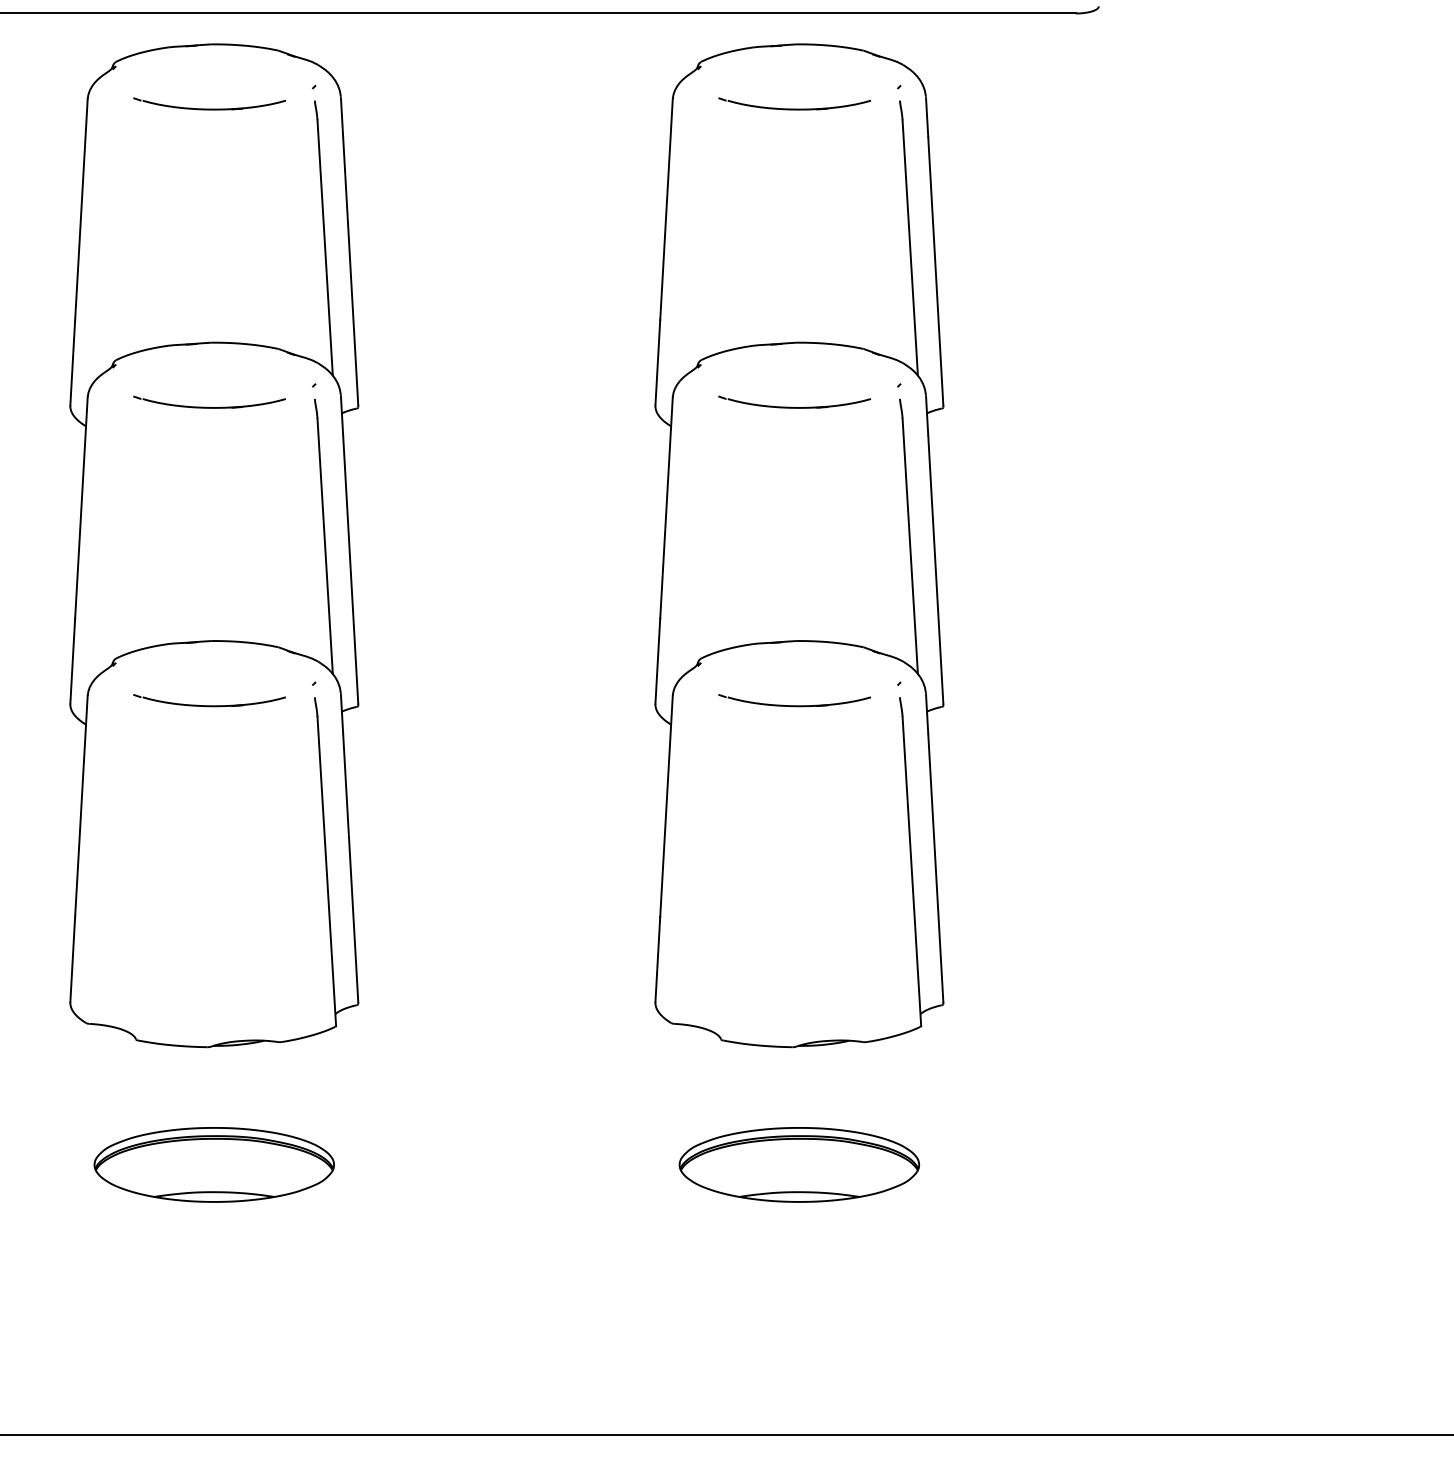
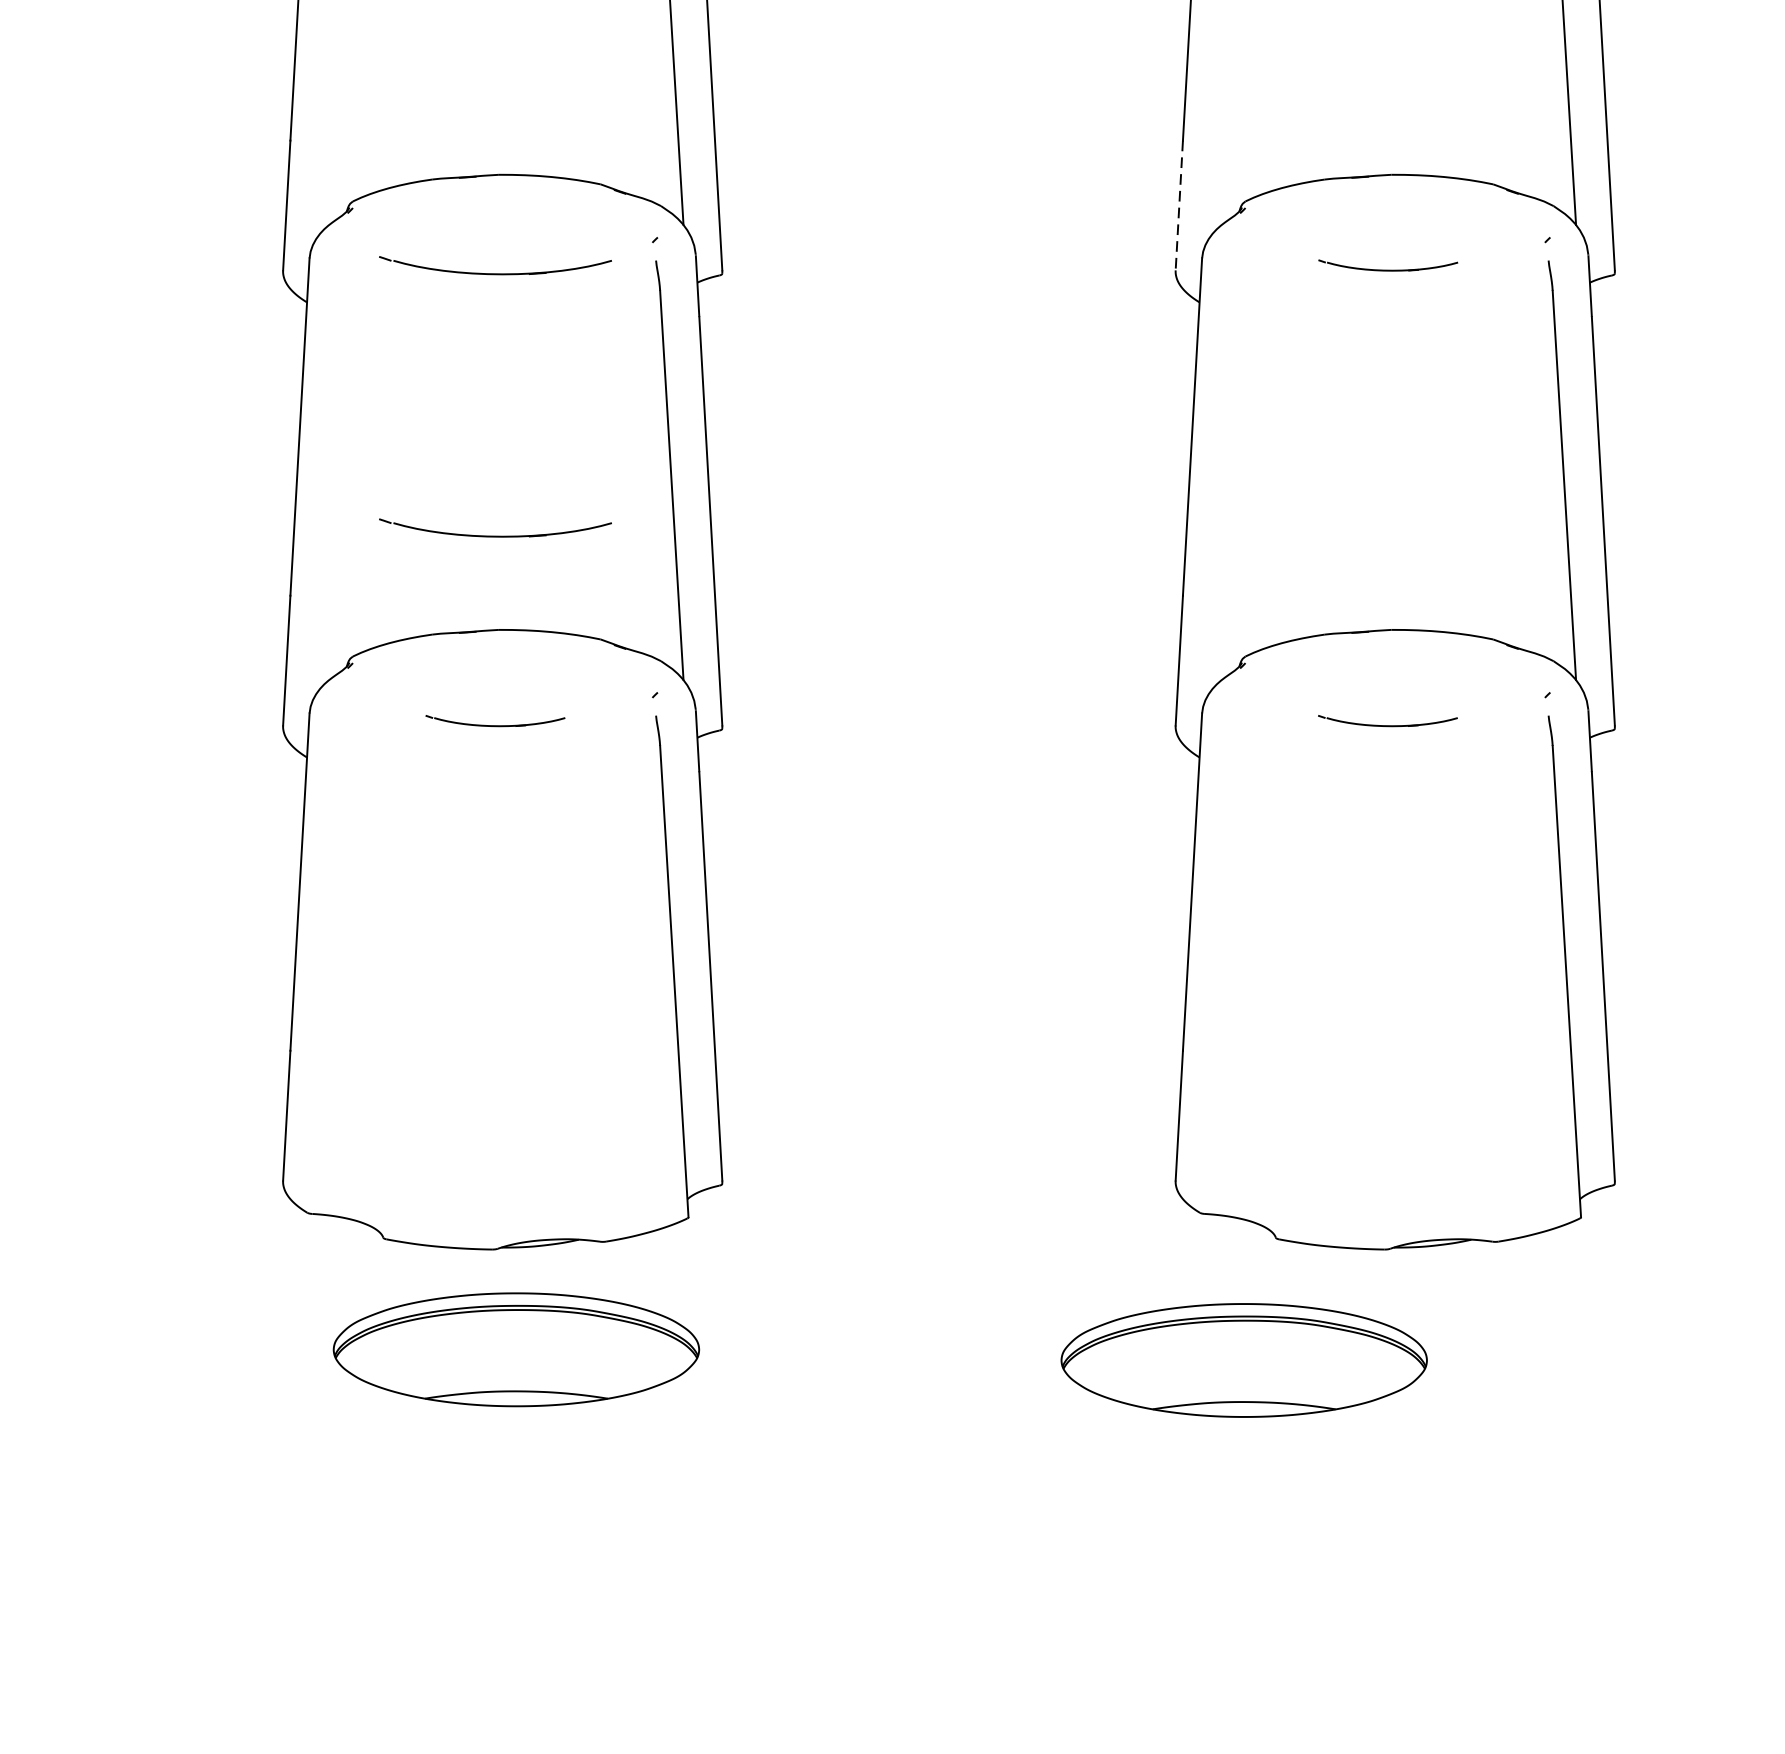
line: (657, 362) -> (1178, 205), solid -> dashed
part: (794, 401) -> (1387, 264), size x0.6
part: (209, 573) -> (495, 526), added
part: (209, 700) -> (495, 720), size x0.6
part: (794, 700) -> (1387, 720), size x0.6
part: (213, 1164) -> (515, 1349), moved
part: (799, 1164) -> (1244, 1359), moved

